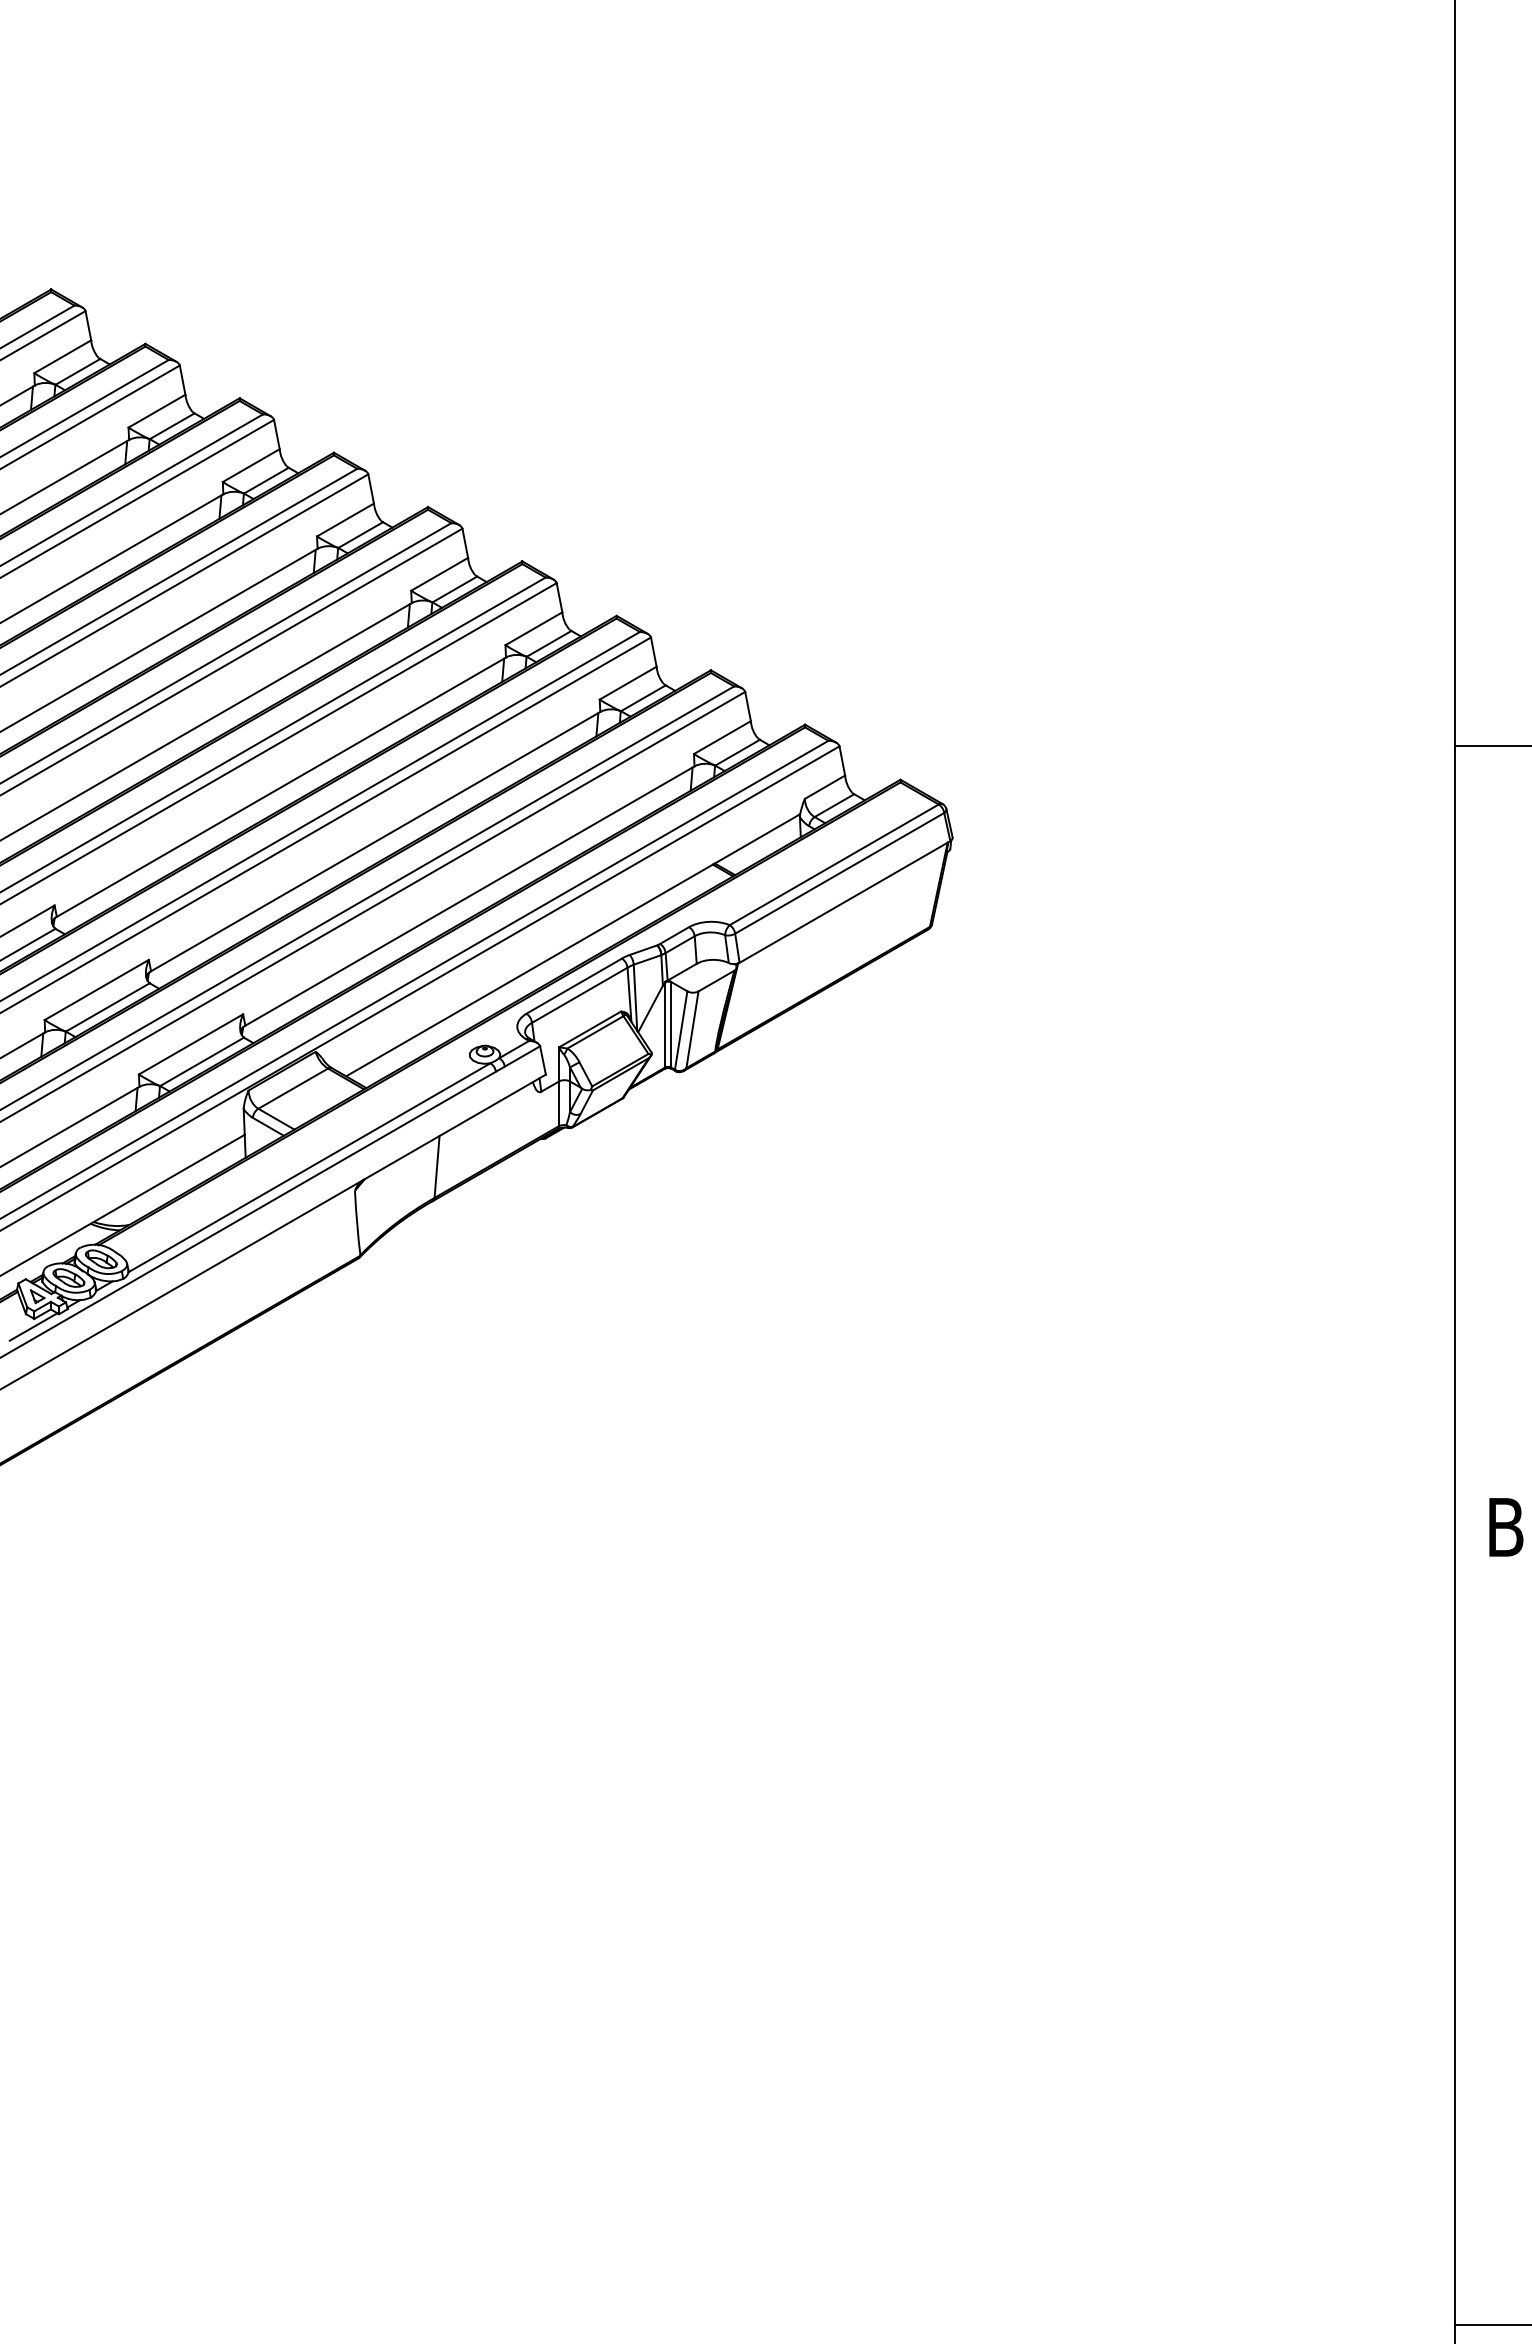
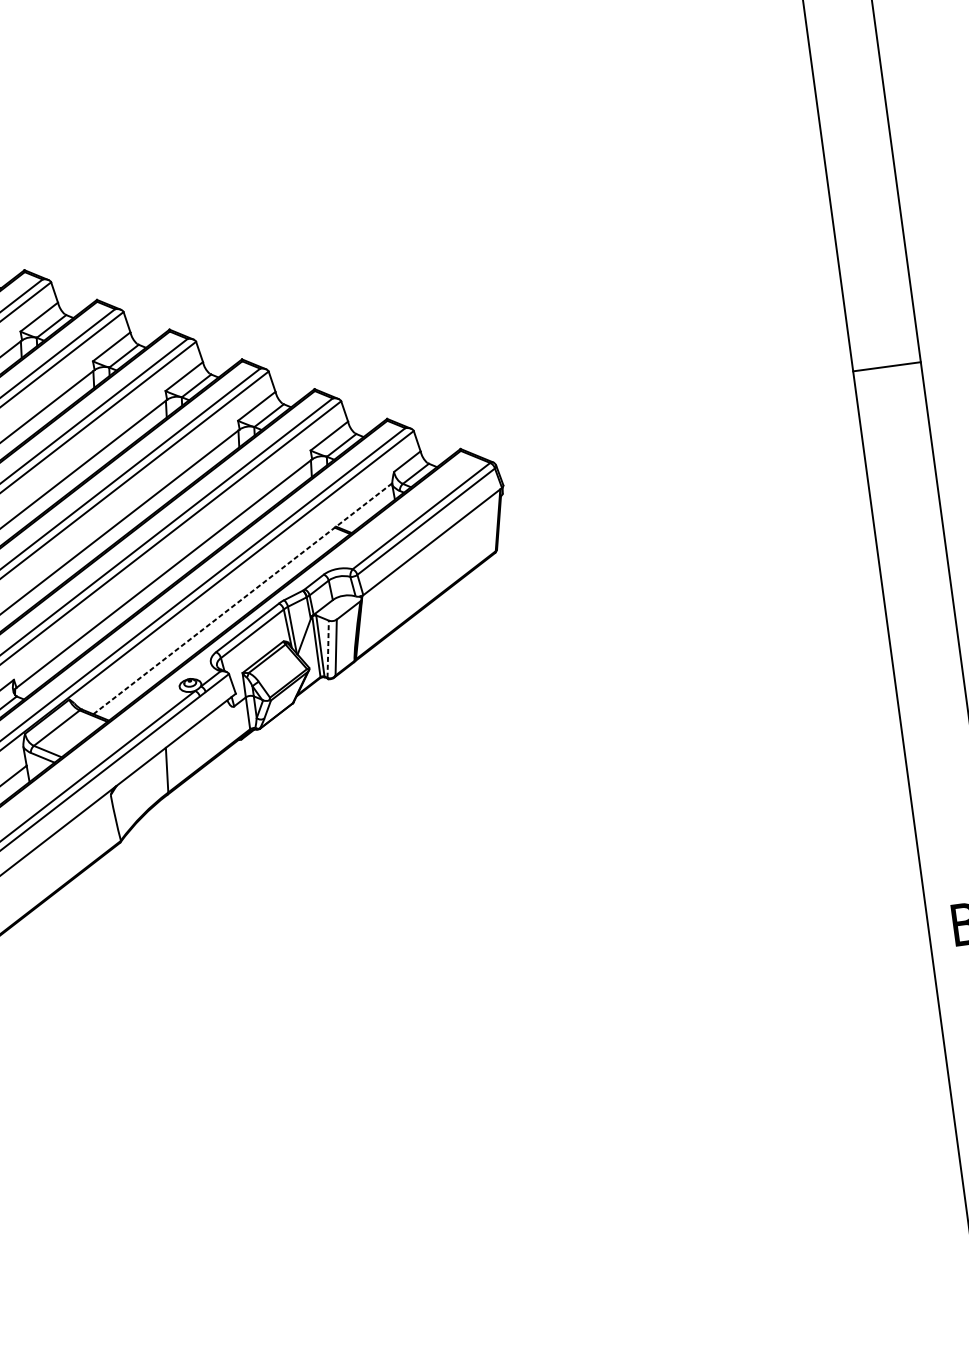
line: (573, 945) -> (243, 598), solid -> dashed
line: (681, 1030) -> (328, 649), solid -> dashed

